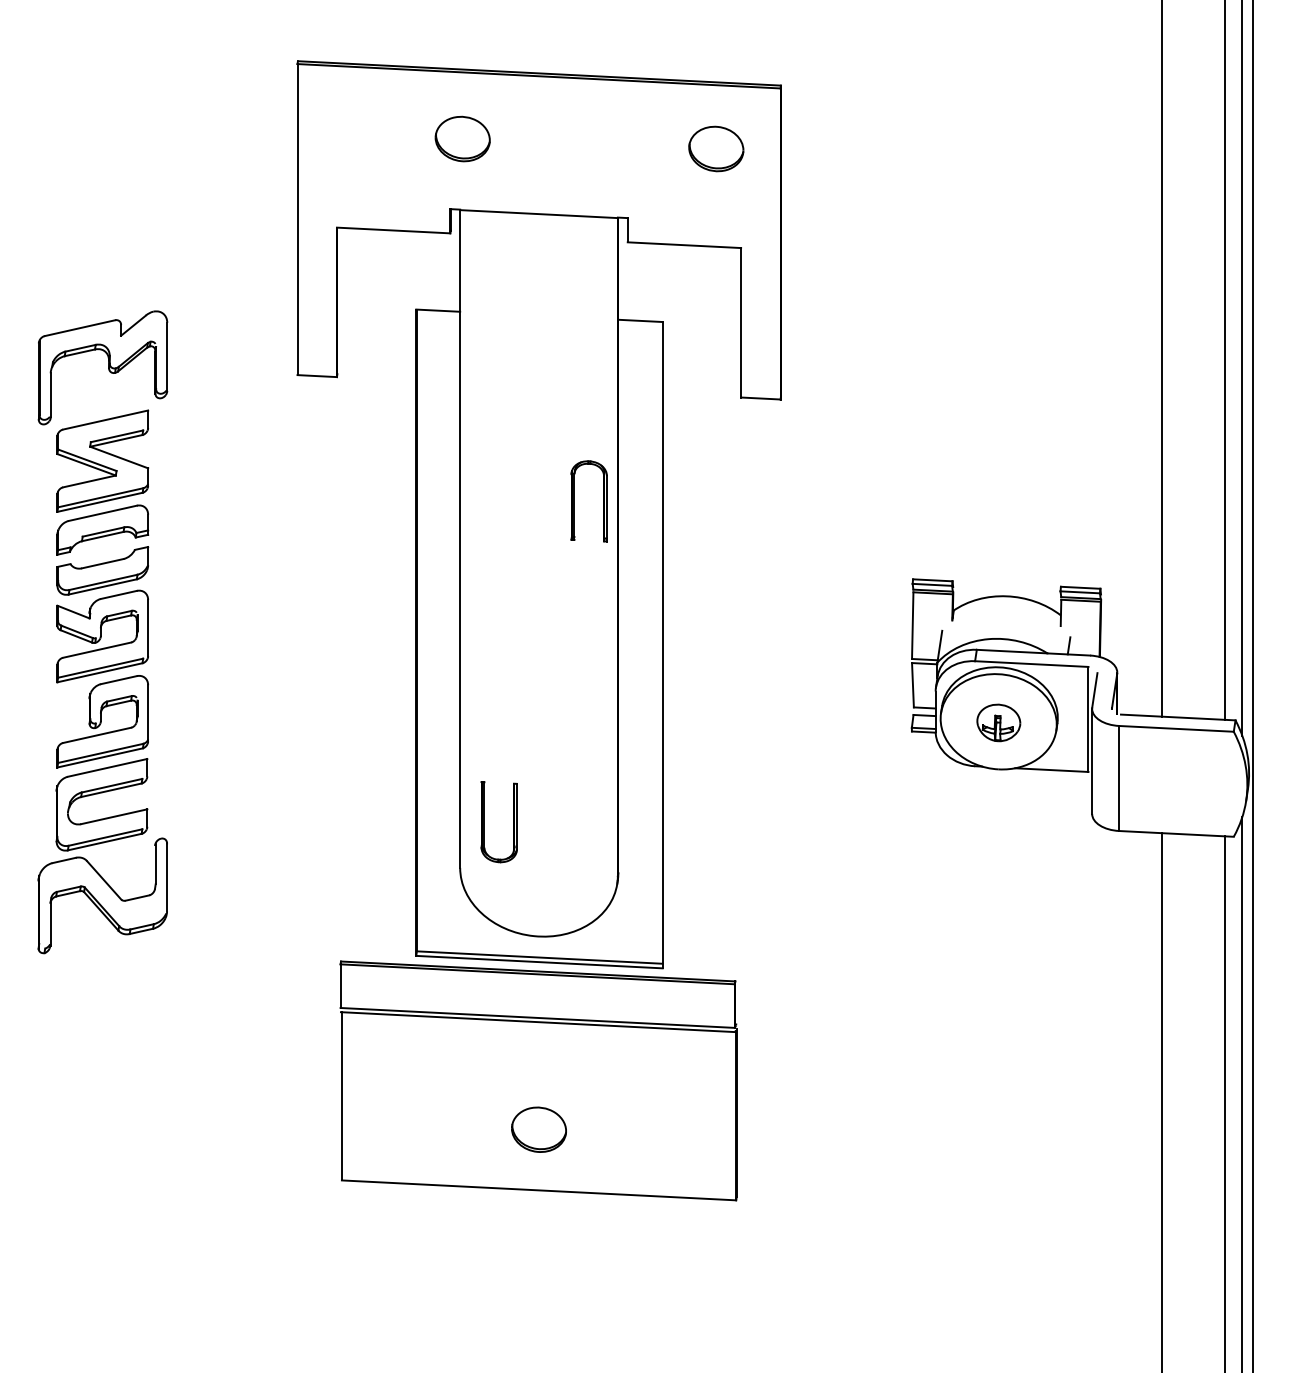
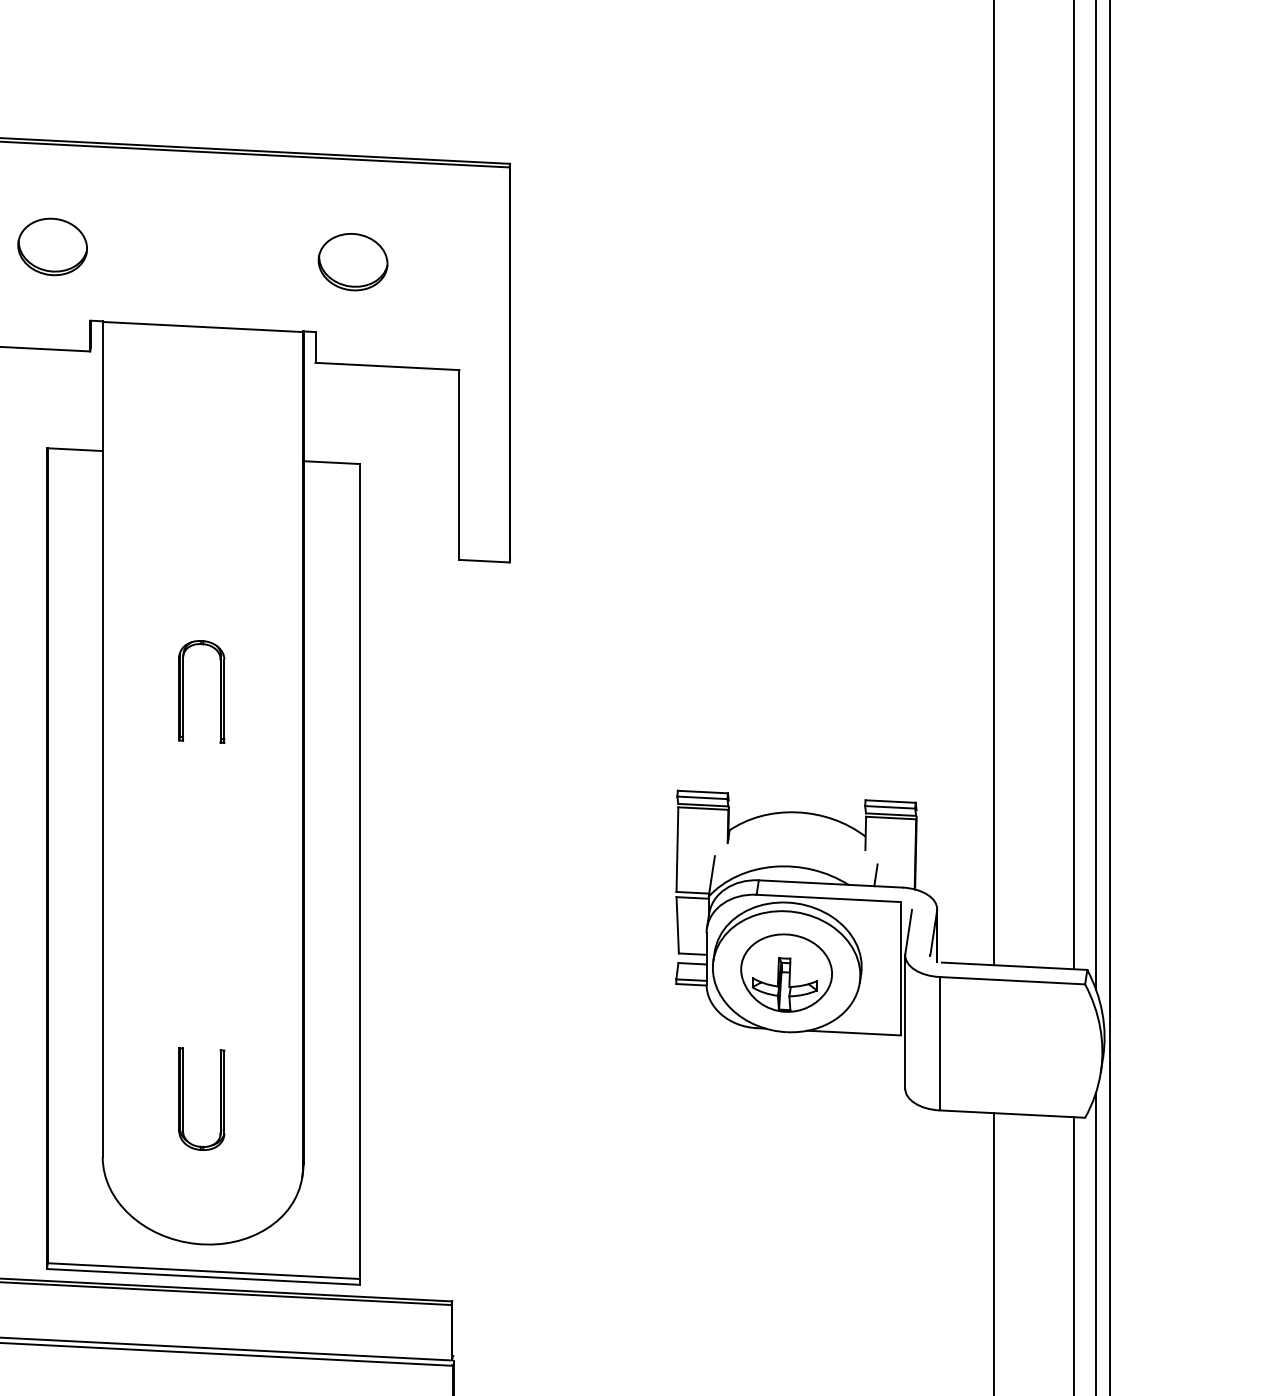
part: (462, 138) -> (52, 246), moved
part: (716, 148) -> (353, 261), moved
part: (574, 501) -> (183, 691), moved
part: (998, 722) -> (786, 972), size x1.67
part: (484, 822) -> (183, 1099), moved

